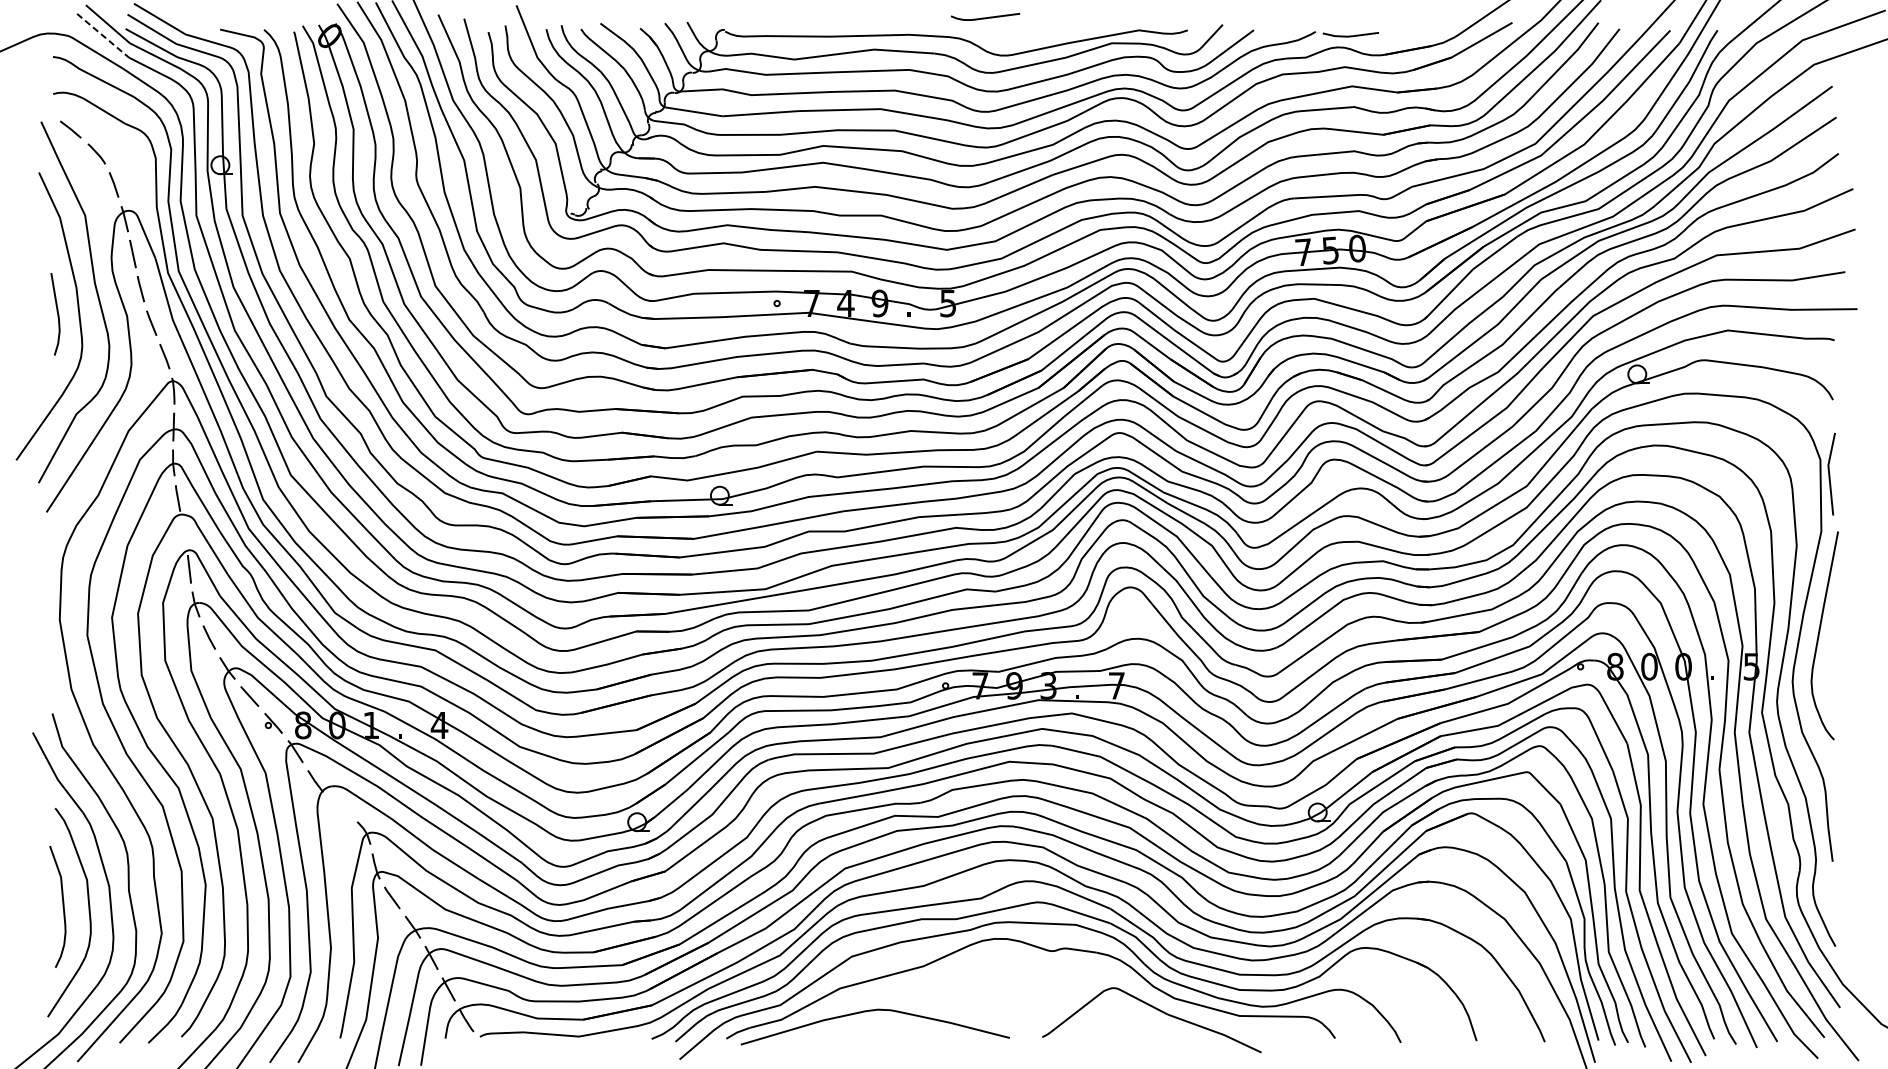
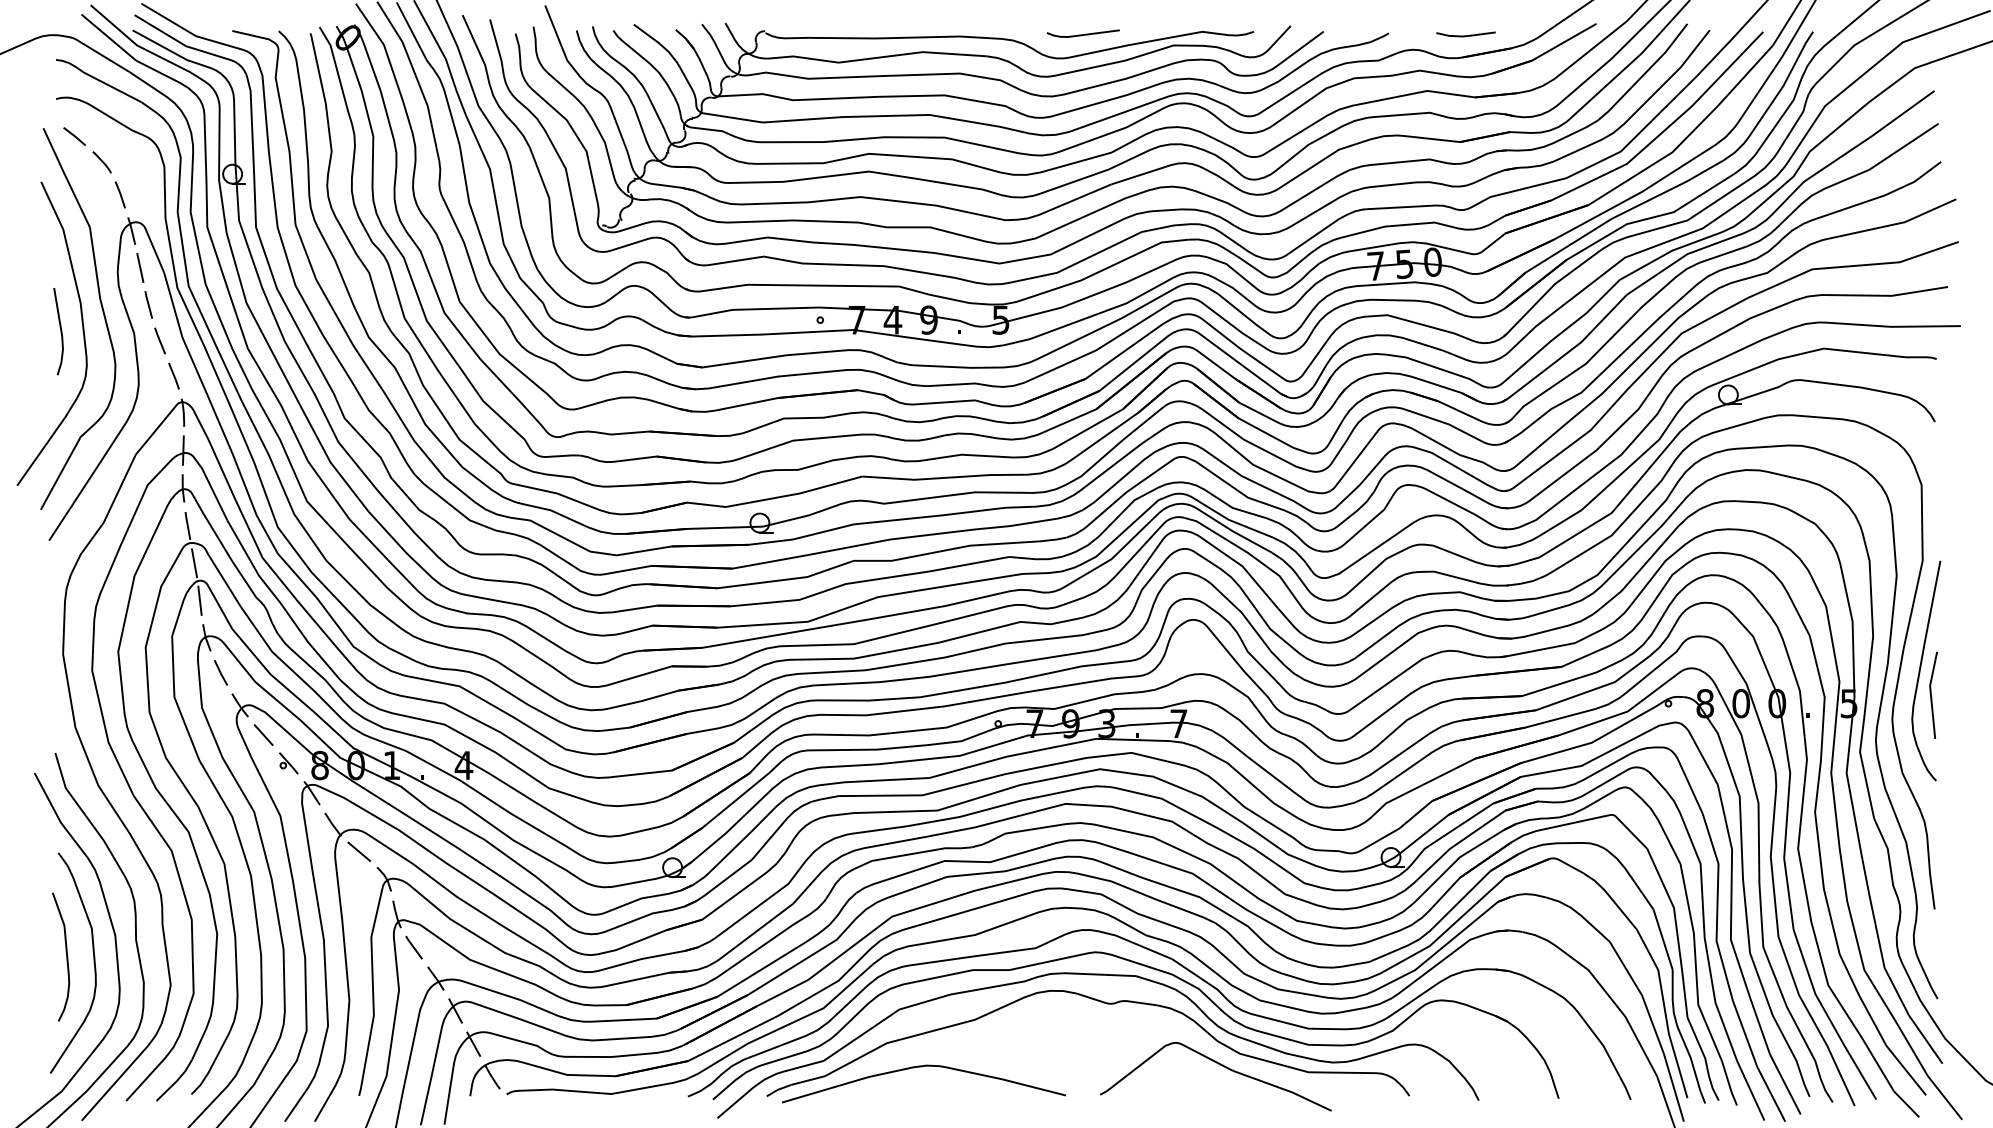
curve: (984, 17) -> (1082, 34), moved
line: (102, 35) -> (108, 37), dashed -> solid
line: (1350, 35) -> (1465, 35), moved
line: (1829, 473) -> (1931, 694), moved
line: (184, 534) -> (194, 563), added
line: (340, 806) -> (359, 851), added

